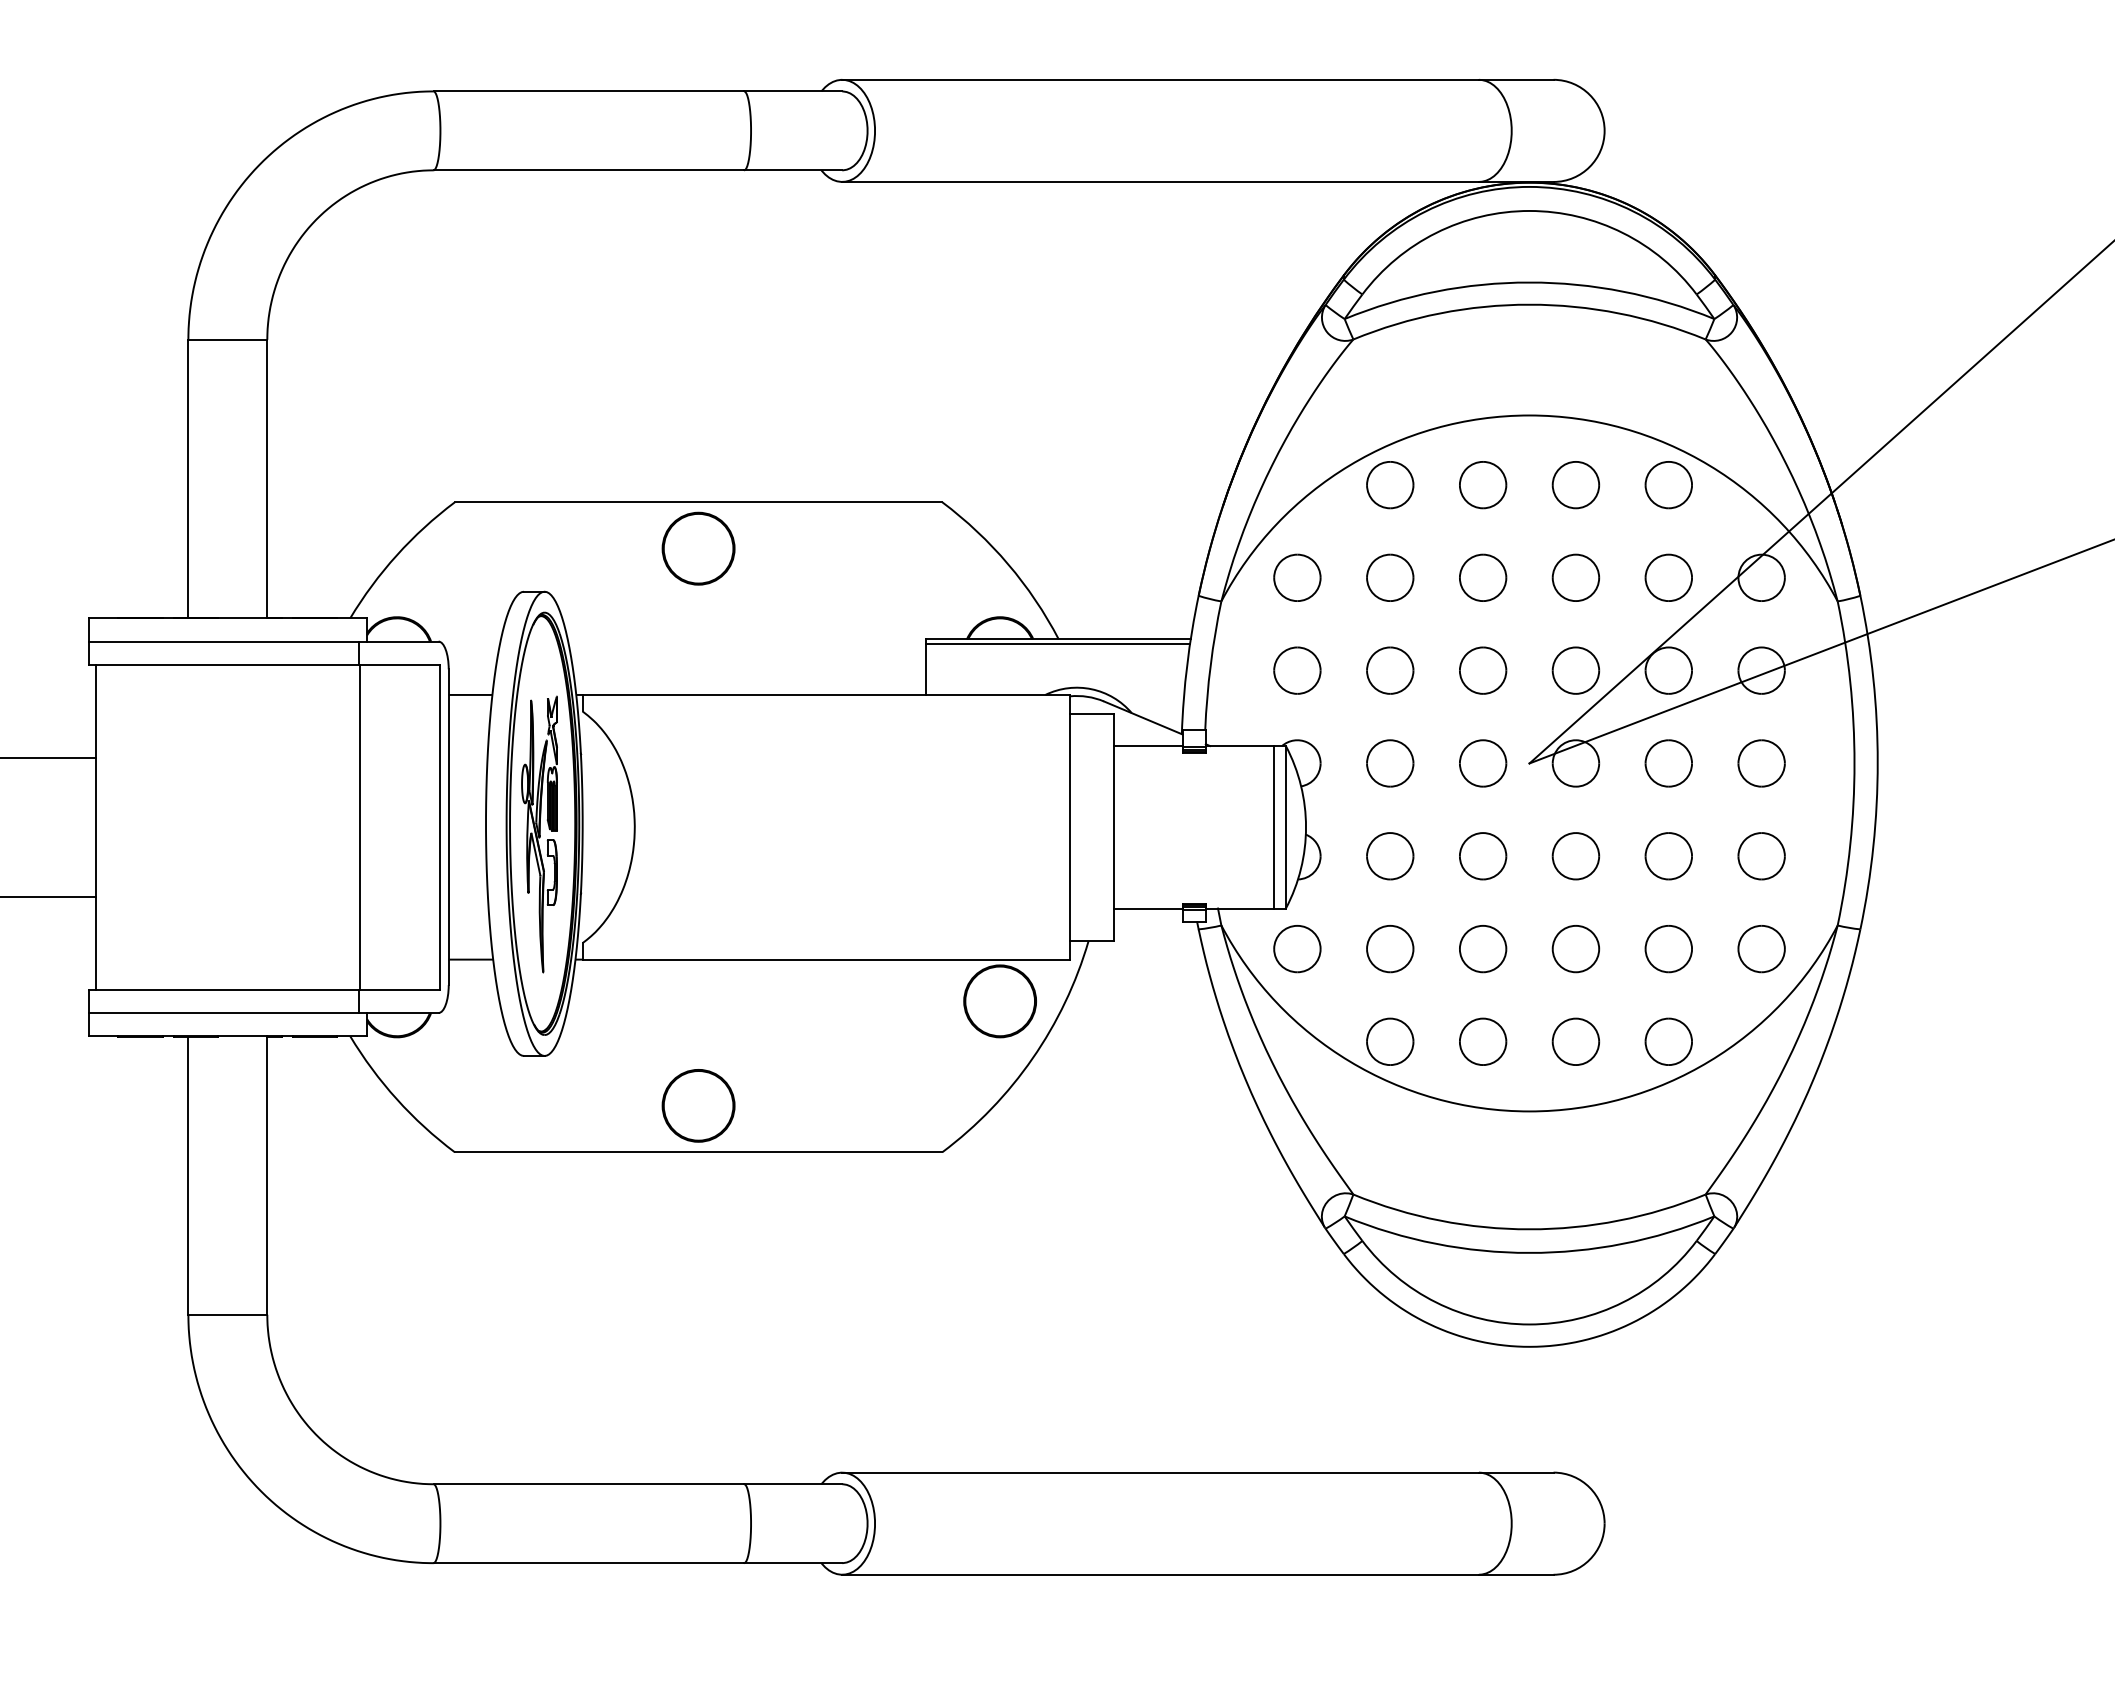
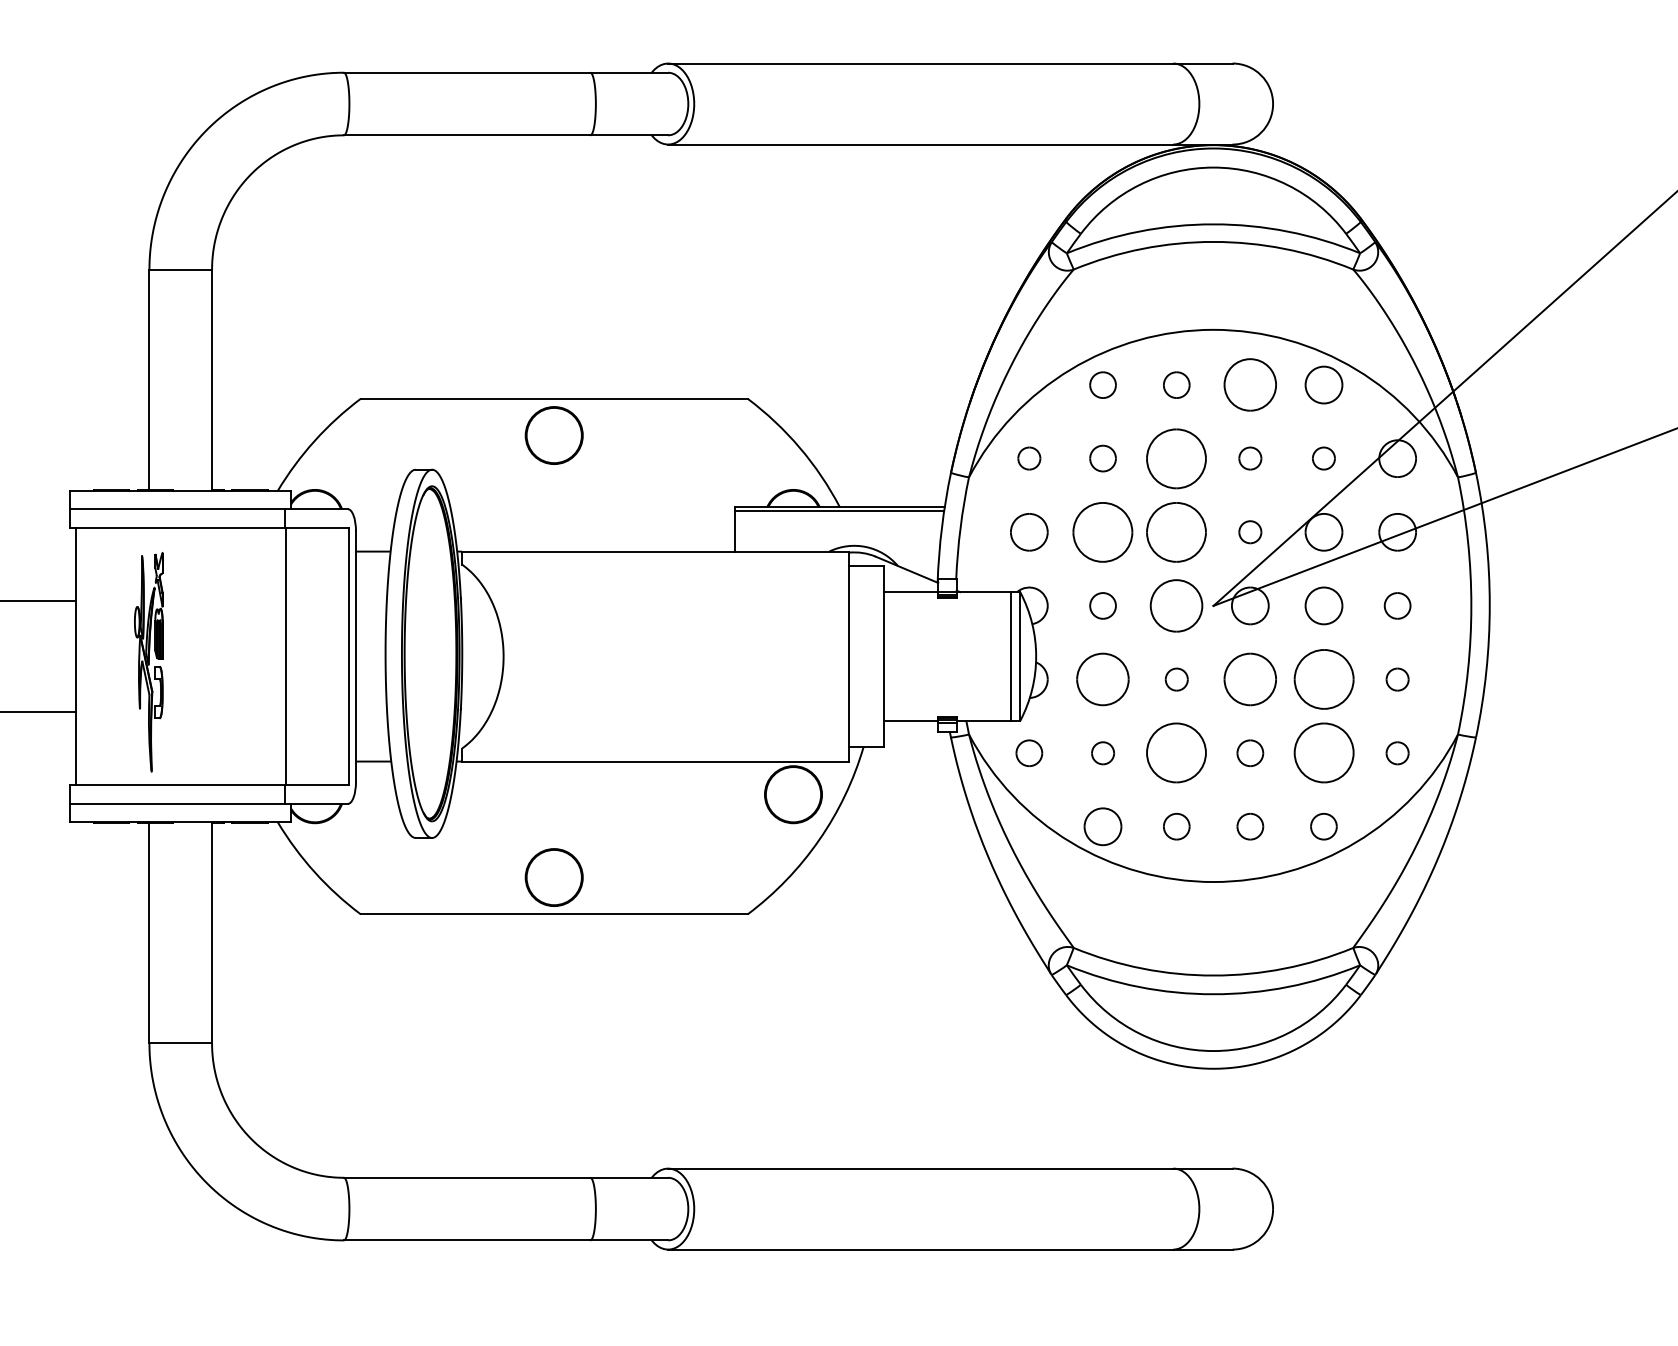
part: (1390, 485) -> (1103, 385), size x0.7
part: (1483, 485) -> (1176, 385), size x0.7
part: (1575, 485) -> (1249, 385), size x1.4
part: (1297, 577) -> (1029, 458), size x0.6
part: (1390, 577) -> (1103, 458), size x0.7
part: (1483, 577) -> (1176, 458), size x1.6
part: (1575, 577) -> (1249, 458), size x0.6
part: (1668, 577) -> (1323, 458), size x0.6
part: (1390, 670) -> (1103, 532), size x1.6
part: (1483, 670) -> (1176, 532), size x1.6
part: (1575, 670) -> (1249, 532), size x0.6
part: (1390, 763) -> (1103, 605), size x0.7
part: (1483, 763) -> (1176, 605), size x1.4
part: (1761, 763) -> (1397, 605), size x0.7
part: (539, 834) -> (148, 662), moved
part: (1390, 856) -> (1103, 679), size x1.4
part: (1483, 856) -> (1176, 679), size x0.6
part: (1575, 856) -> (1249, 679), size x1.4
part: (1668, 856) -> (1323, 679), size x1.6
part: (1761, 856) -> (1397, 679), size x0.6
part: (1297, 949) -> (1029, 753), size x0.7
part: (1390, 949) -> (1103, 753), size x0.6
part: (1483, 949) -> (1176, 753), size x1.6
part: (1575, 949) -> (1249, 753), size x0.7
part: (1668, 949) -> (1323, 753), size x1.6
part: (1761, 949) -> (1397, 753), size x0.6
part: (1483, 1041) -> (1176, 826), size x0.7
part: (1575, 1041) -> (1249, 826), size x0.7
part: (1668, 1041) -> (1323, 826), size x0.7

